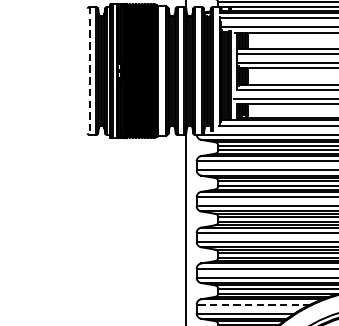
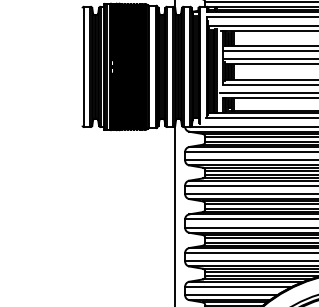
line: (89, 71) -> (84, 67), dashed -> solid
line: (253, 304) -> (238, 286), dashed -> solid

